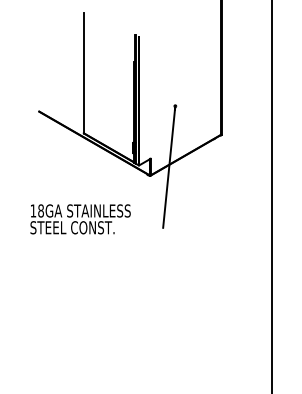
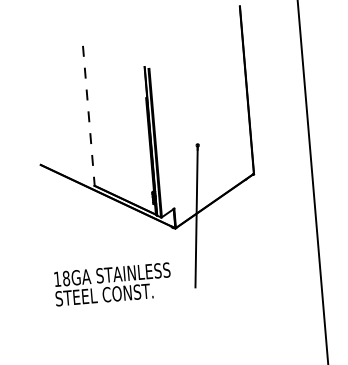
line: (84, 73) -> (89, 116), solid -> dashed
text: (80, 219) -> (112, 284), moved

